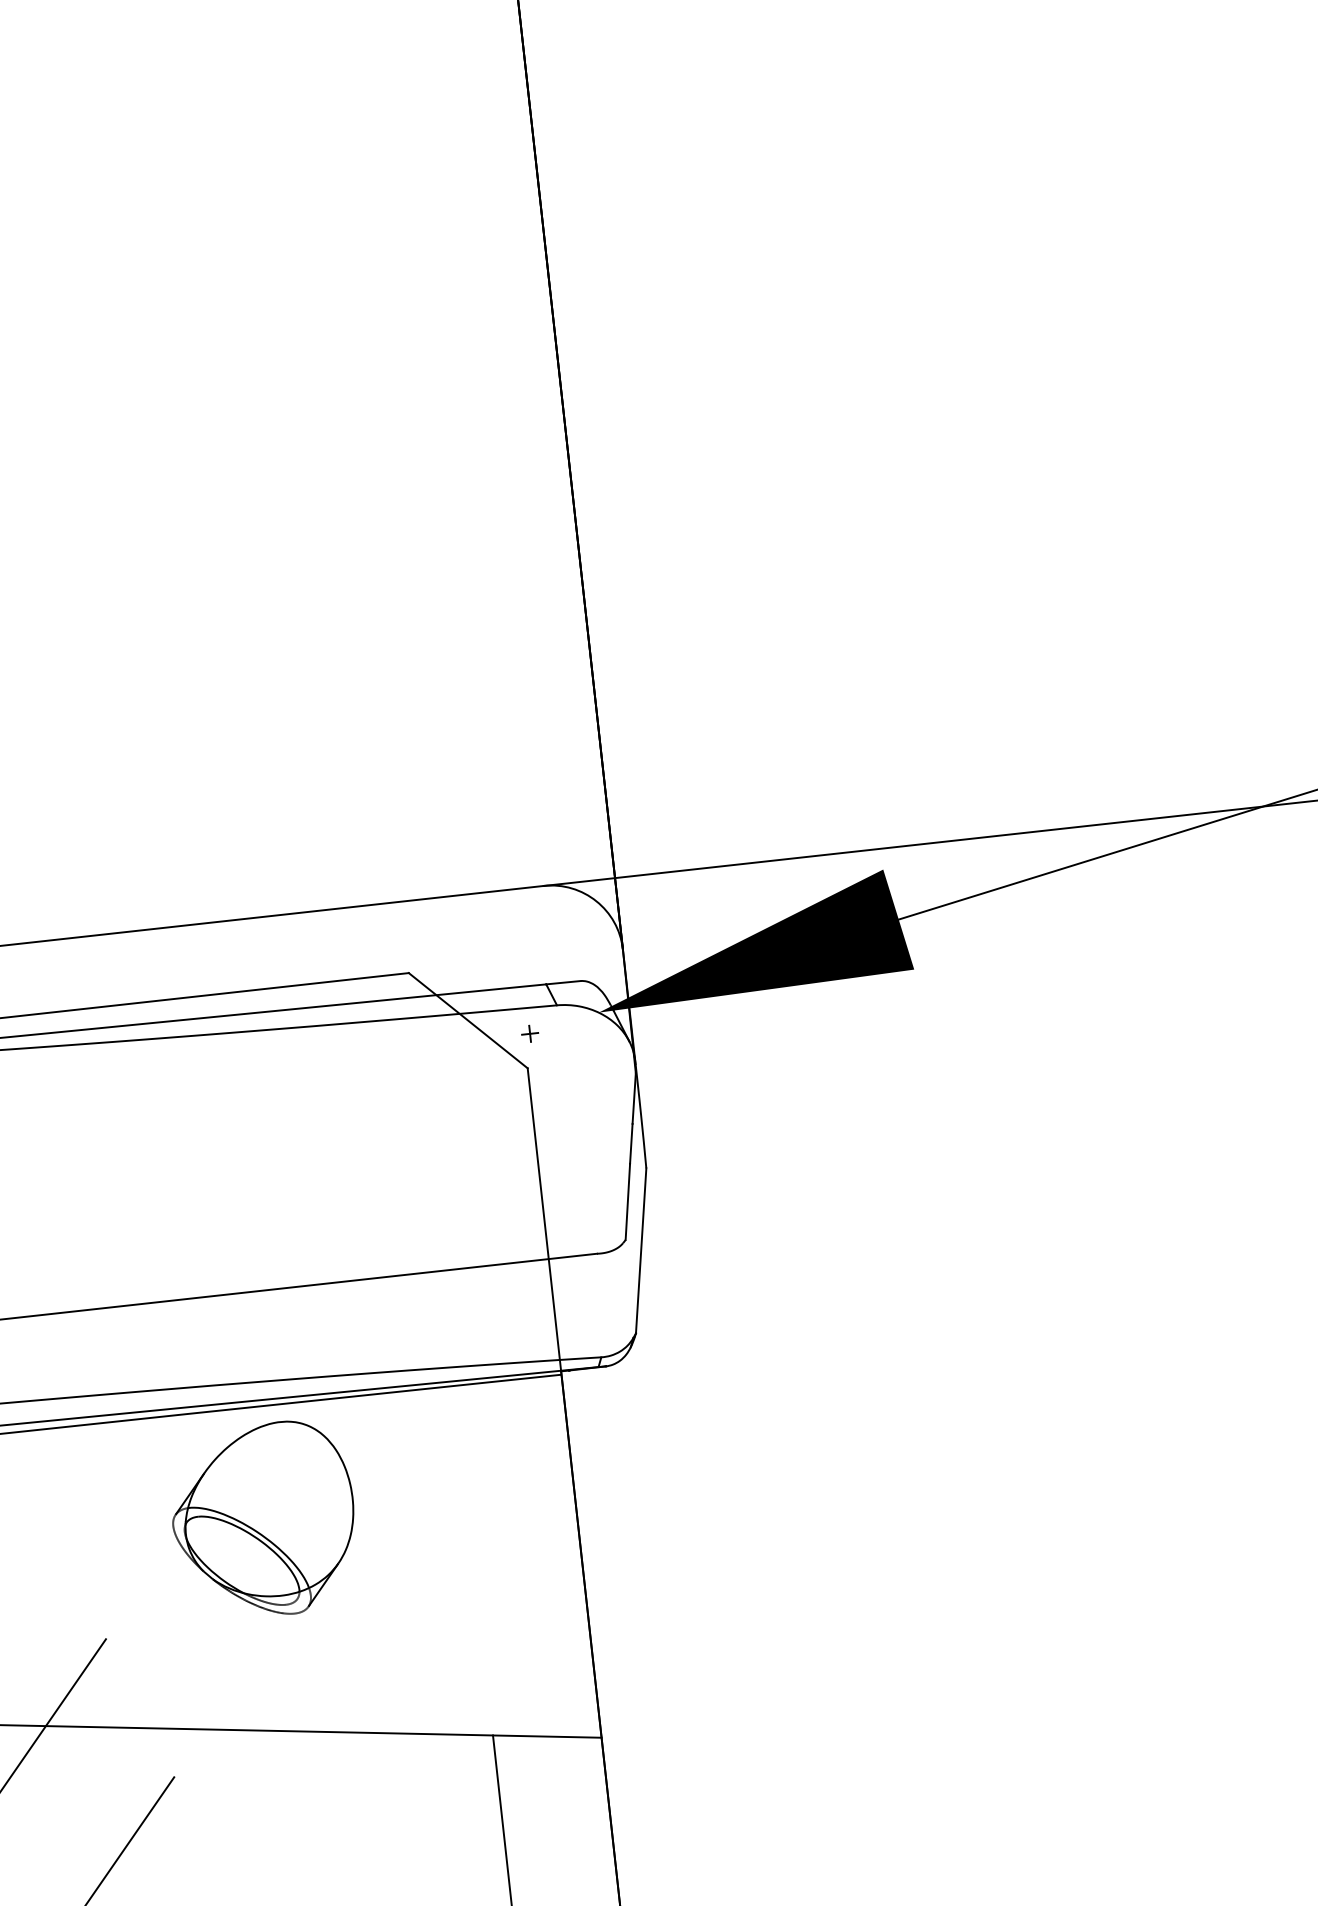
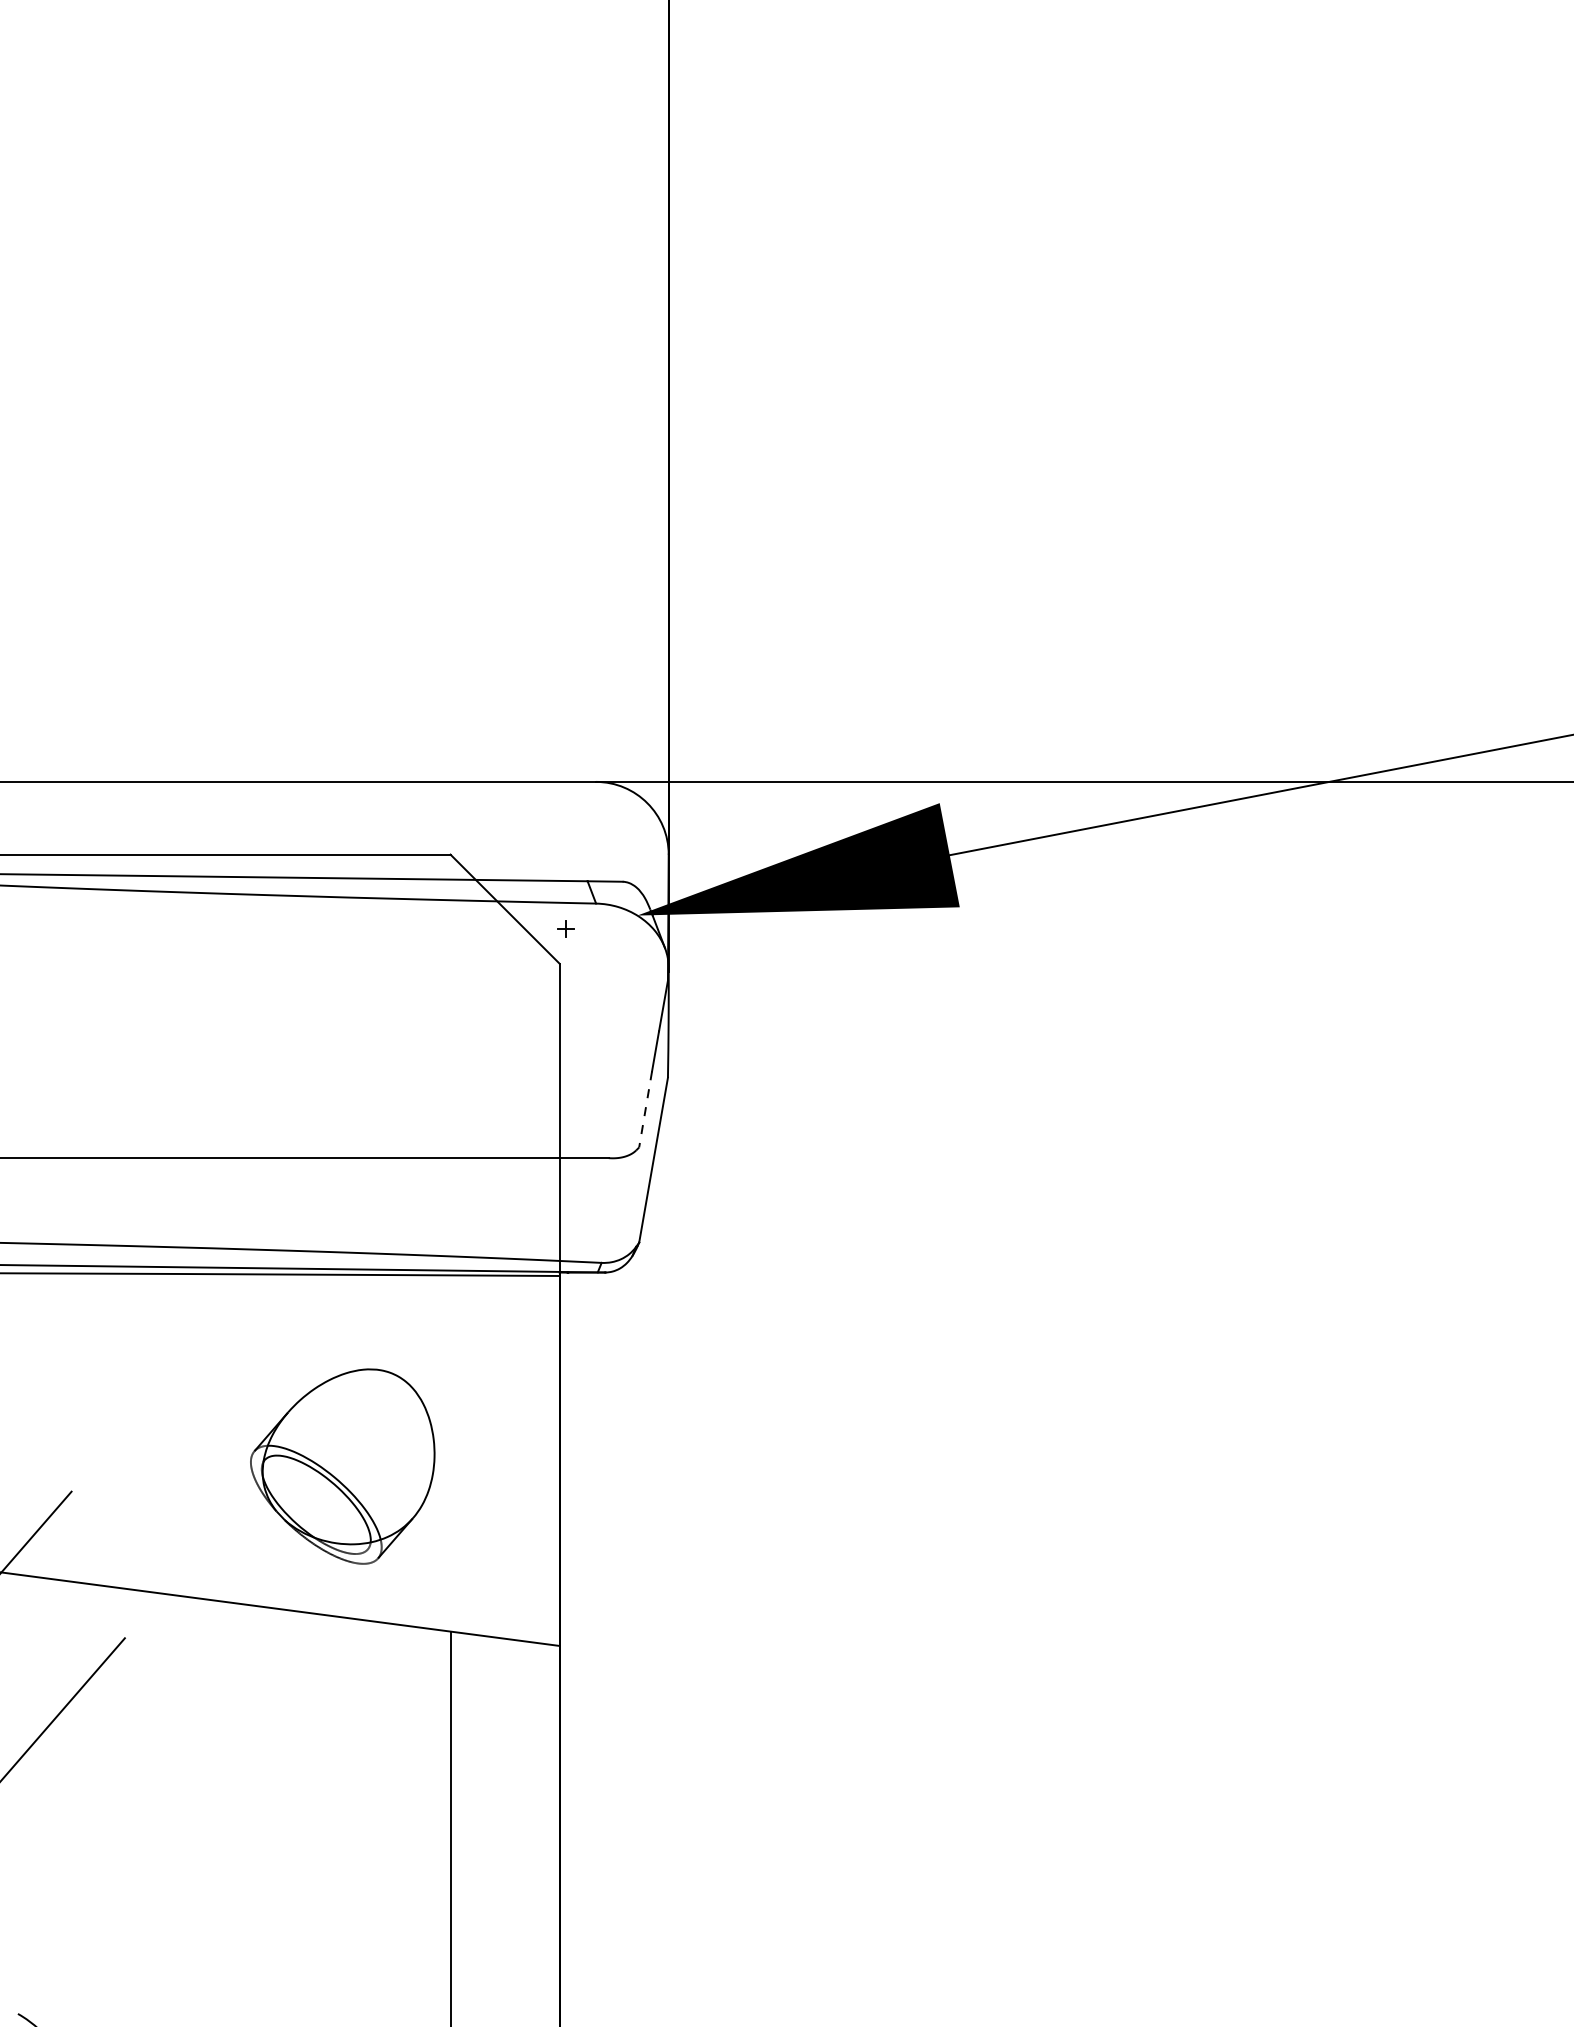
line: (627, 1202) -> (645, 1109), solid -> dashed
part: (263, 1520) -> (342, 1466), moved

